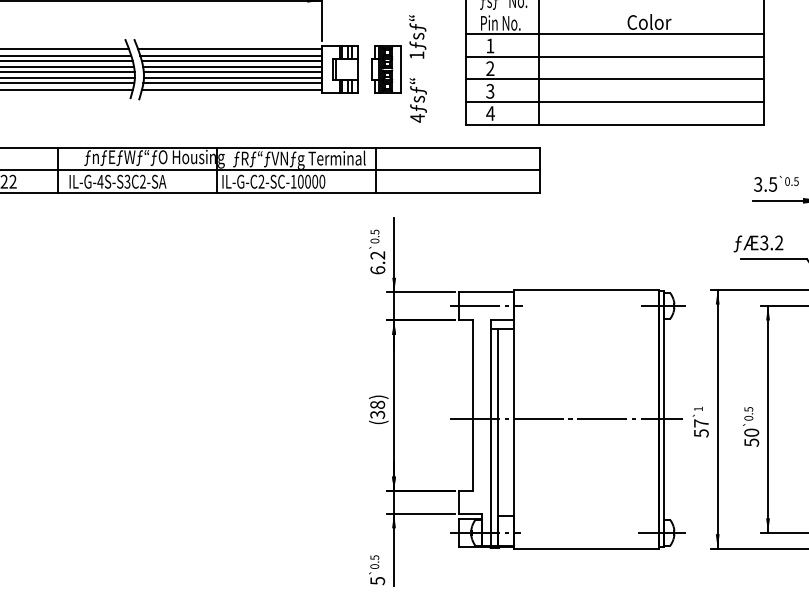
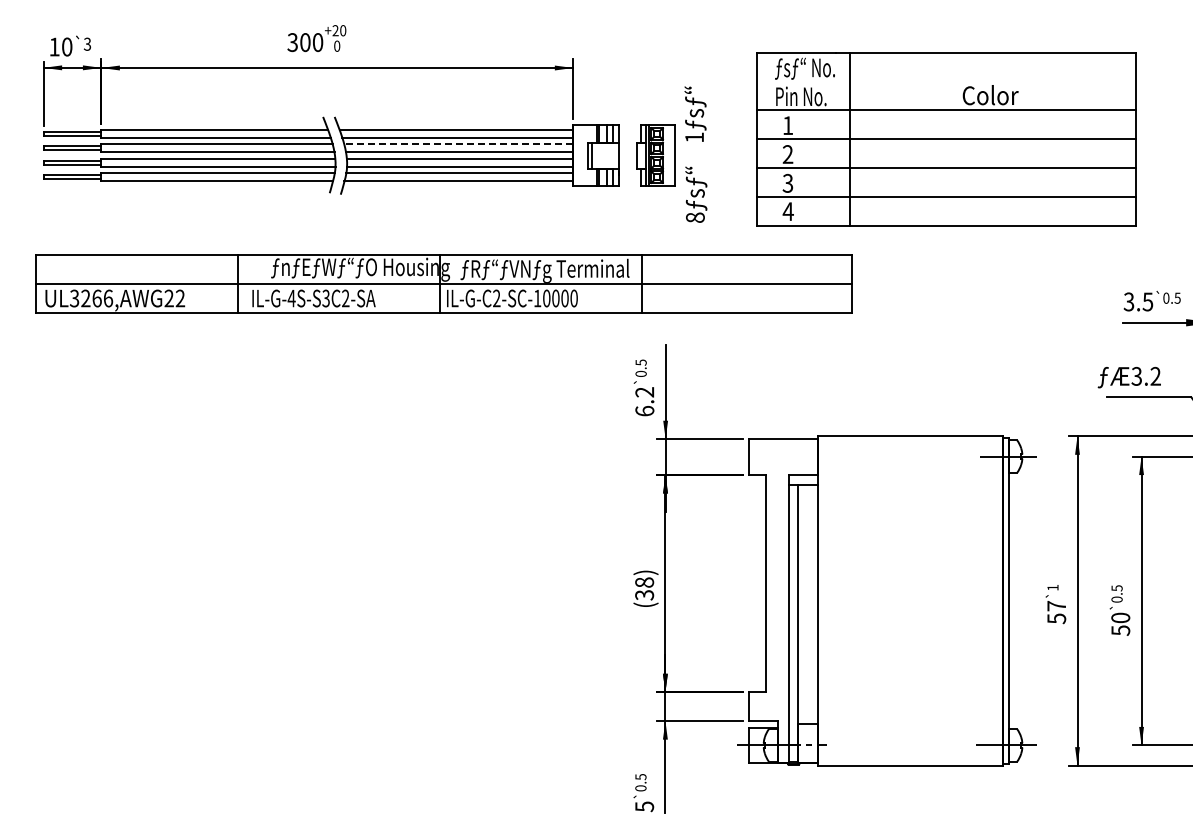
line: (231, 60) -> (458, 144), solid -> dashed
text: (417, 118) -> (695, 217), 4ƒsƒ -> 8ƒsƒ
line: (486, 305) -> (783, 456), removed
line: (566, 419) -> (885, 601), removed

